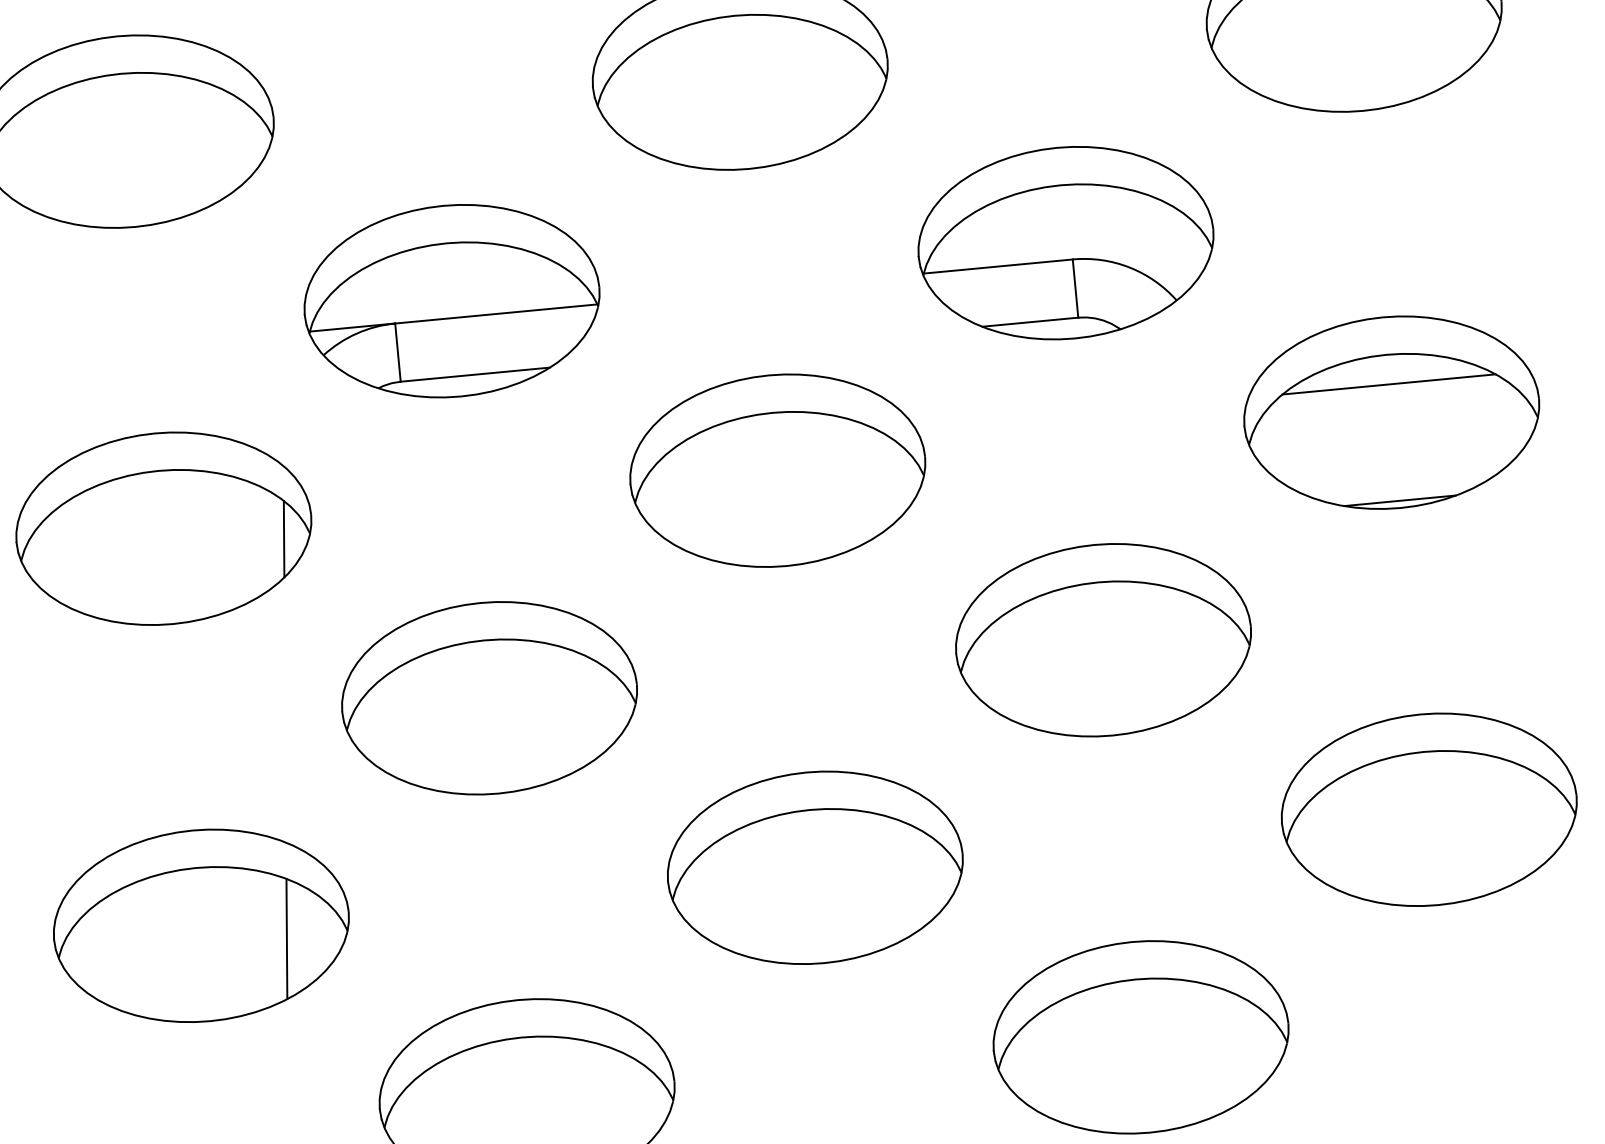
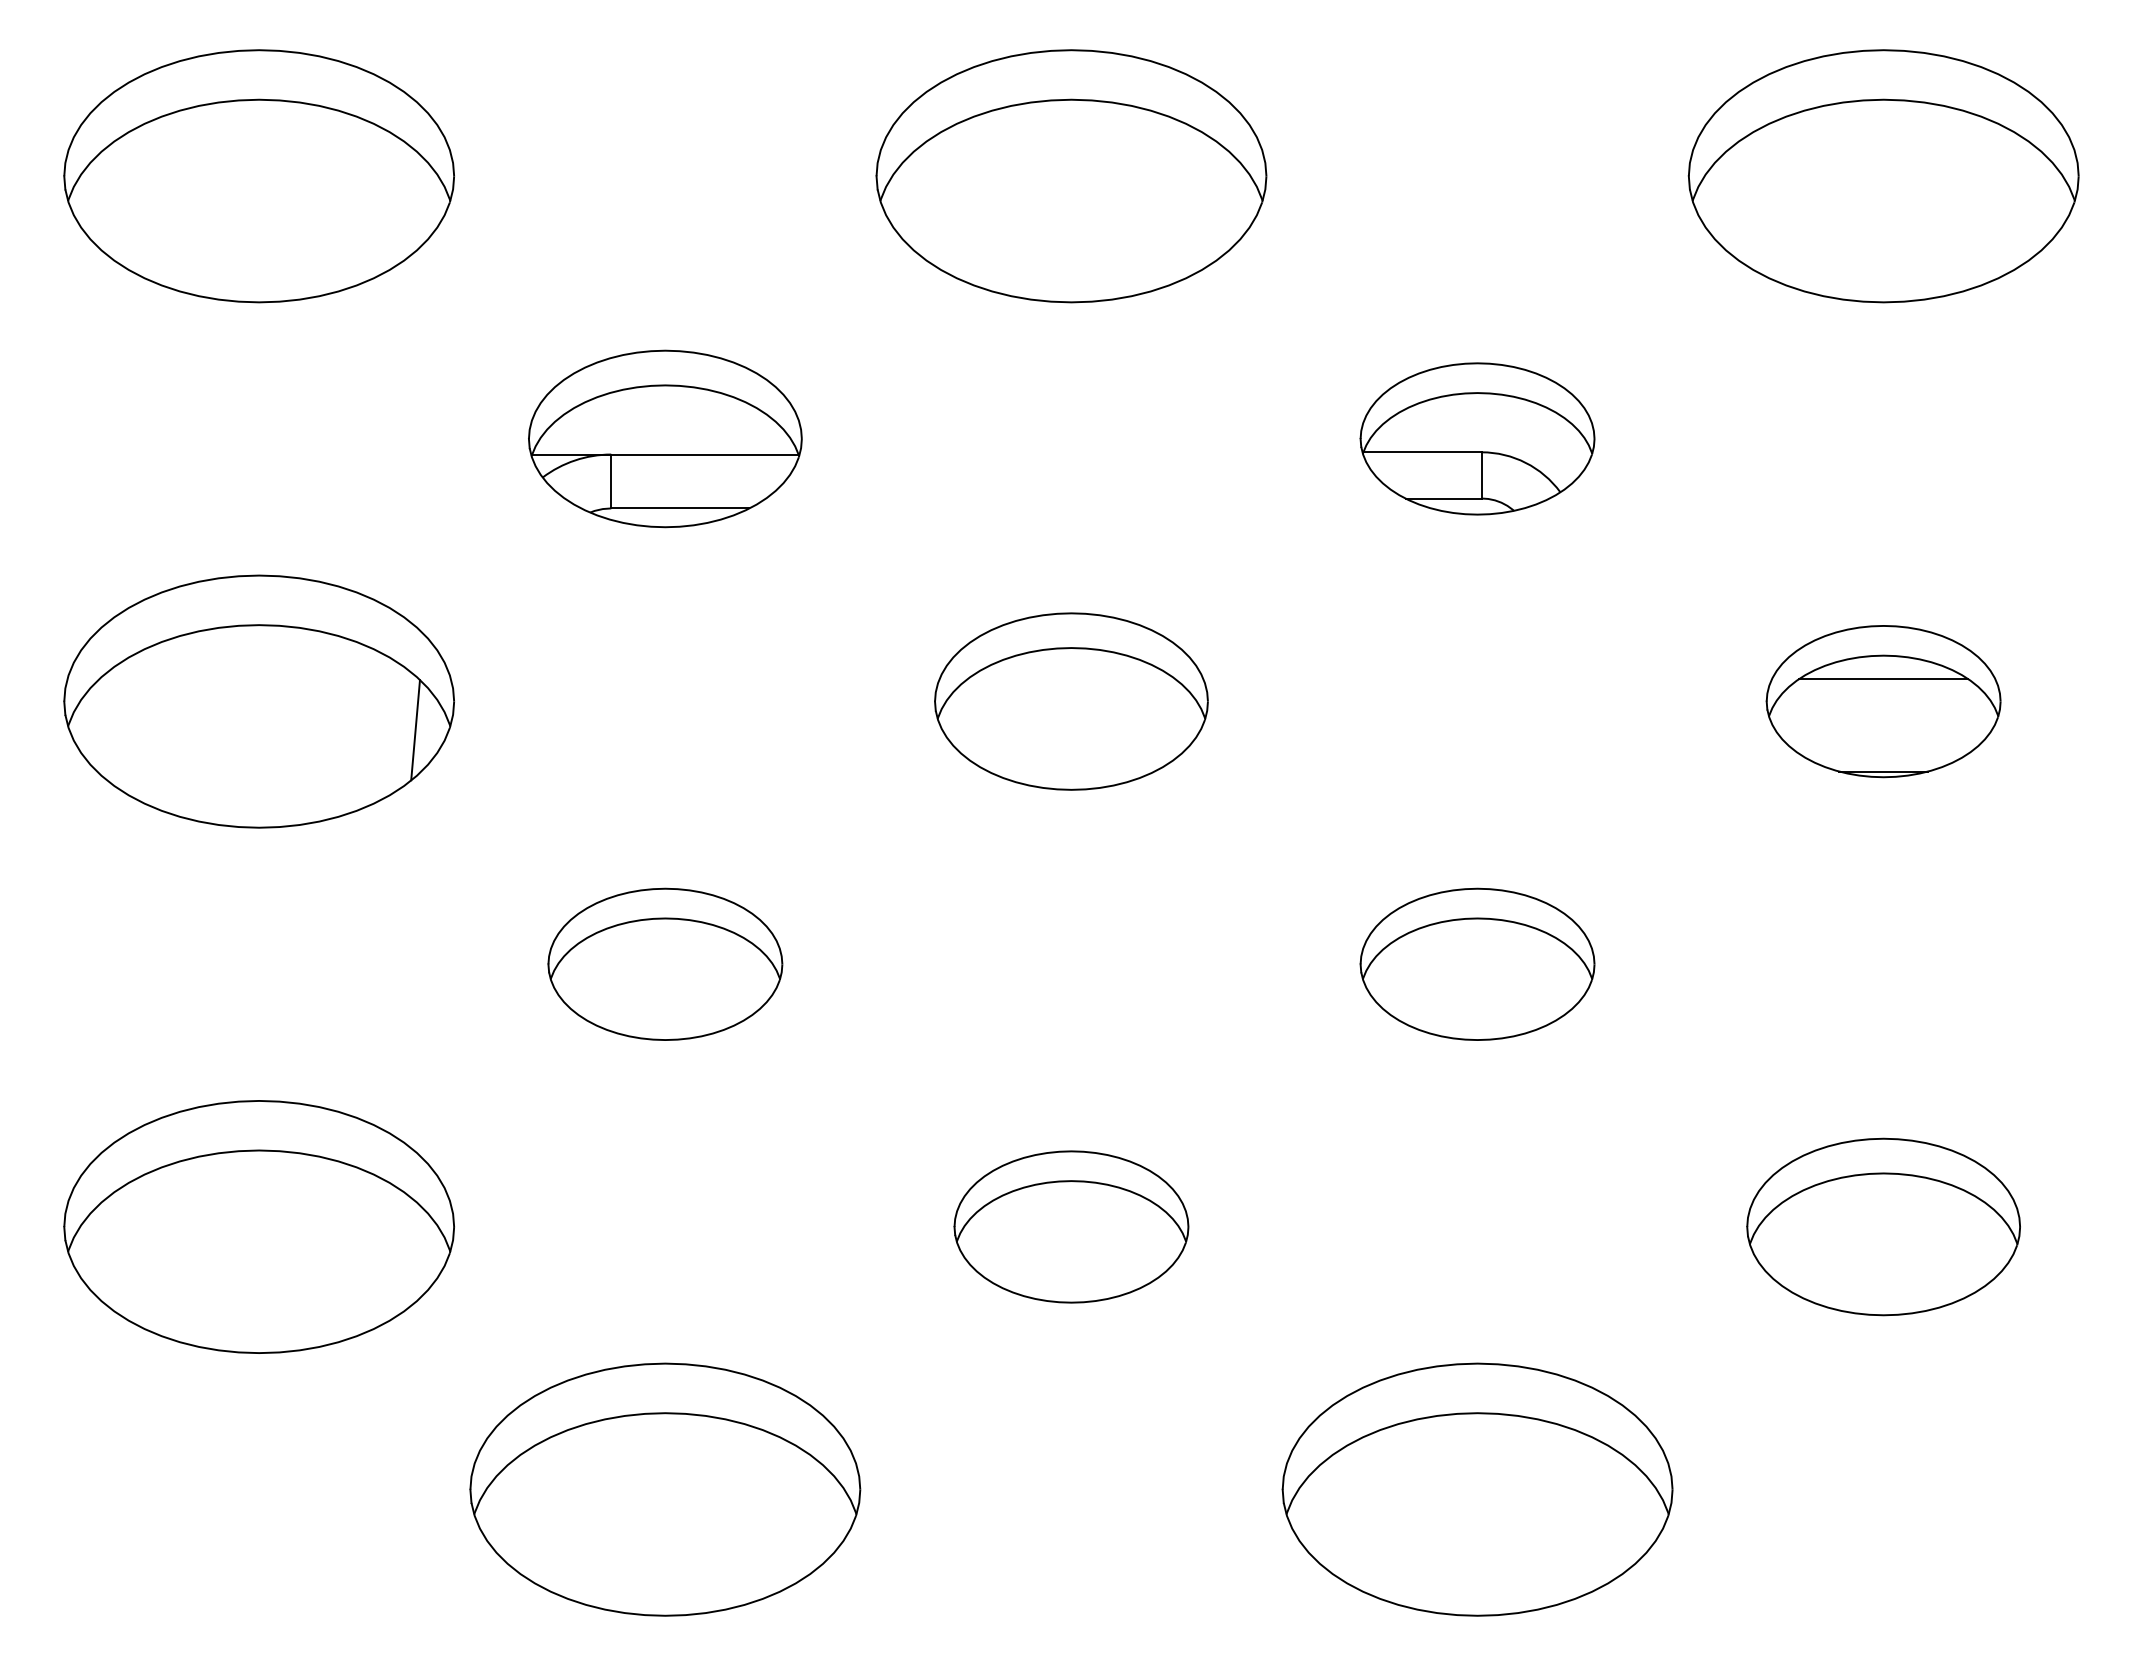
part: (1065, 242) -> (1477, 438), size x0.6
part: (452, 300) -> (665, 438), size x0.7
part: (1391, 412) -> (1883, 701), size x0.6
part: (777, 470) -> (1071, 701), size x0.7
part: (1103, 640) -> (1477, 964), size x0.6
part: (489, 698) -> (665, 964), size x0.6
part: (1429, 809) -> (1883, 1226), size x0.7
part: (815, 867) -> (1071, 1226), size x0.6
line: (286, 938) -> (369, 1254), removed

